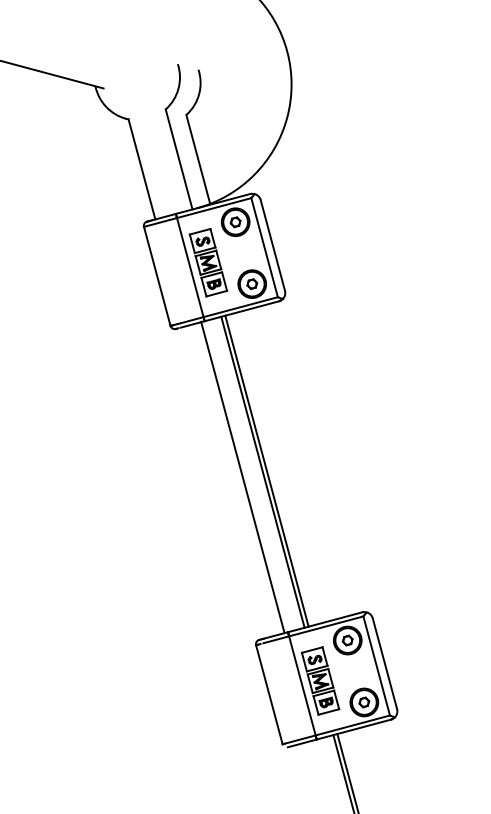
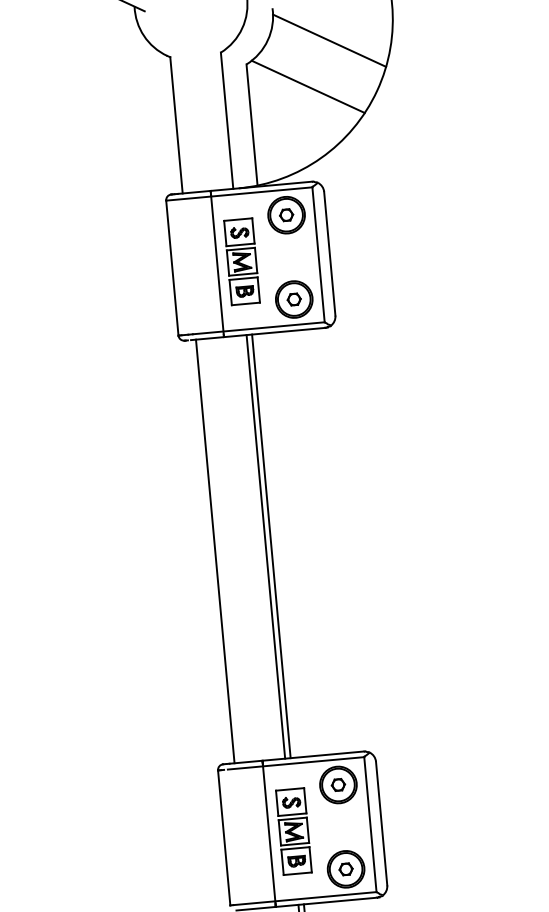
line: (244, 86) -> (328, 40), added
line: (234, 123) -> (307, 86), added
line: (242, 476) -> (215, 550), moved

